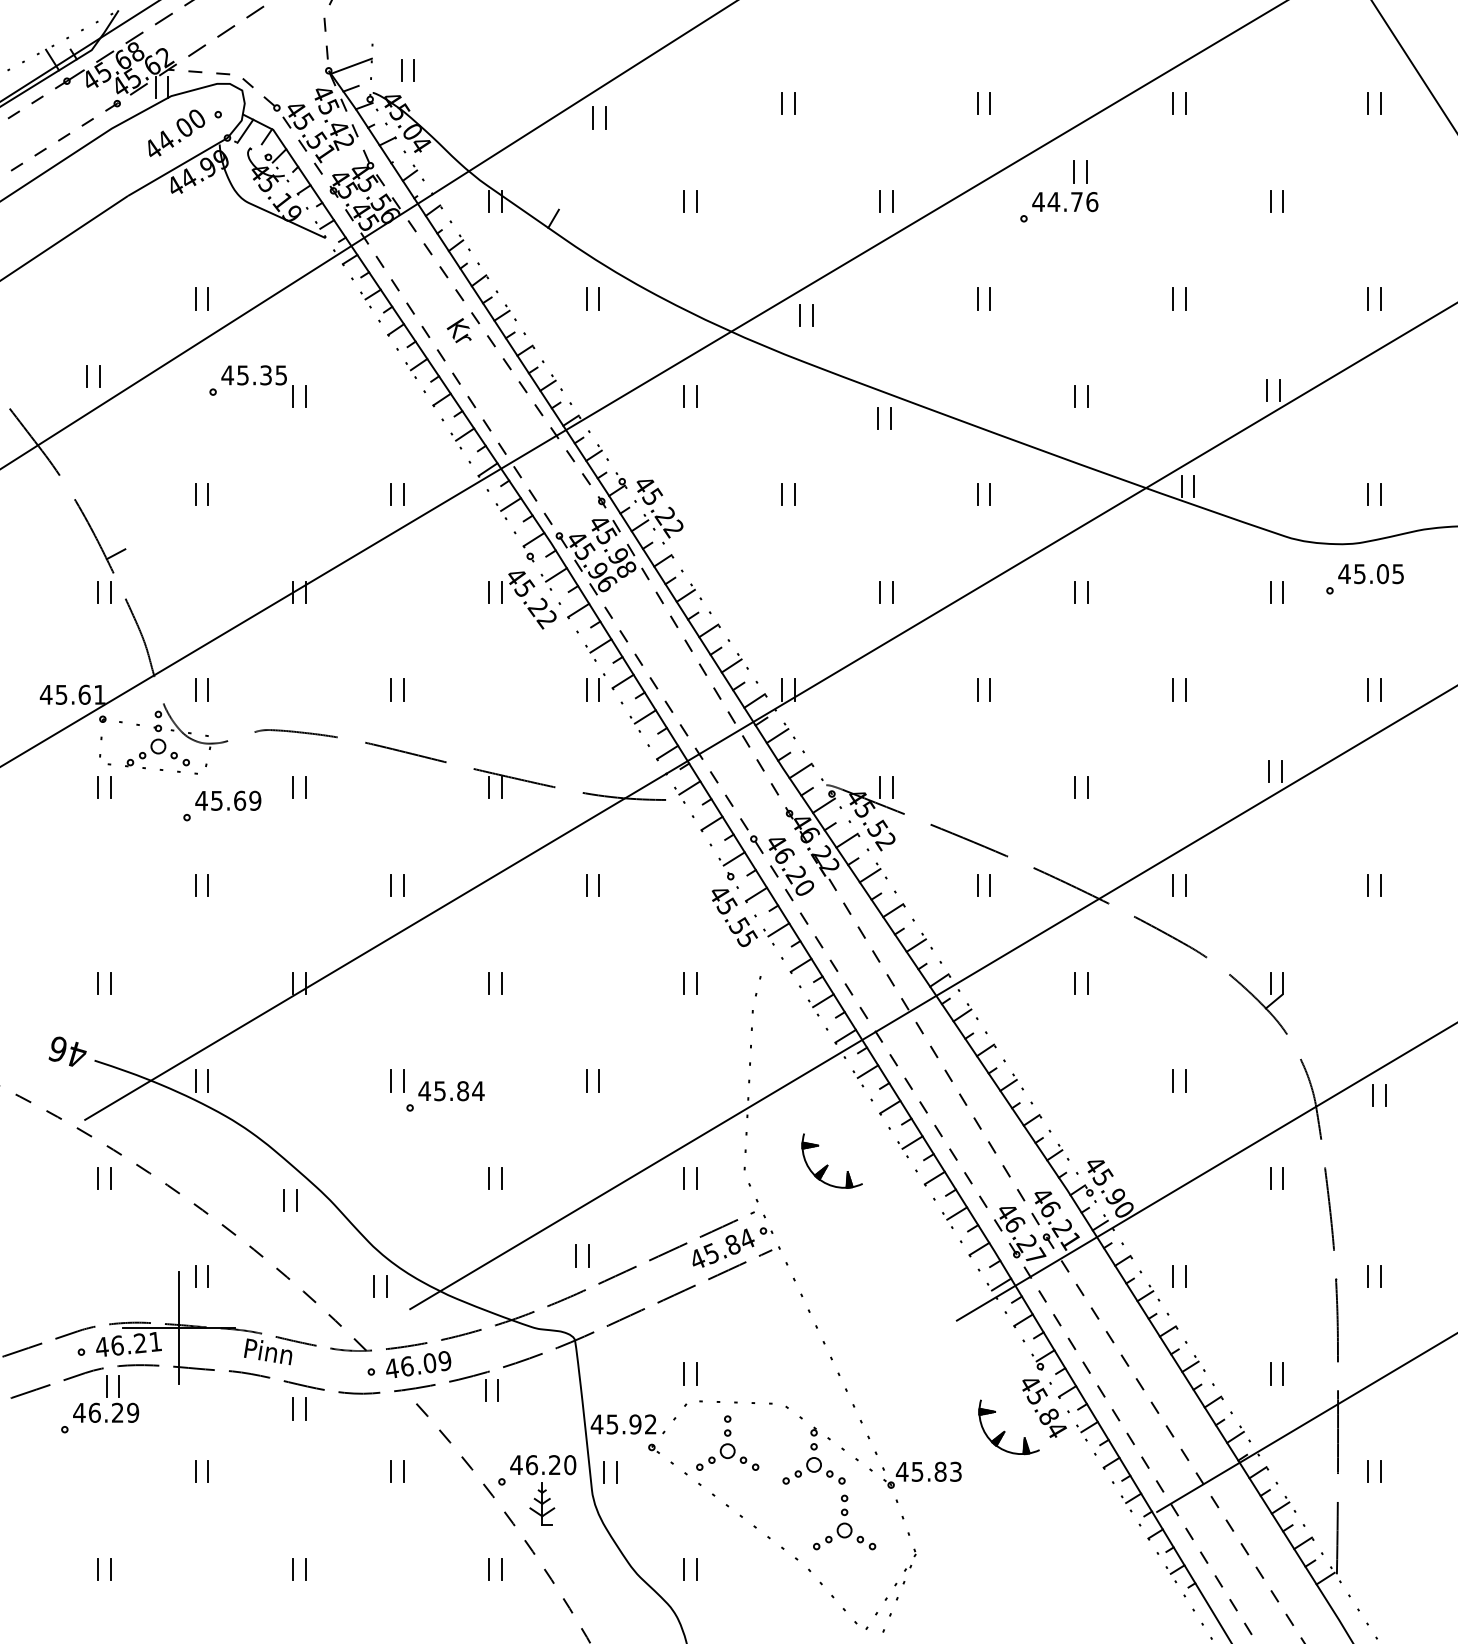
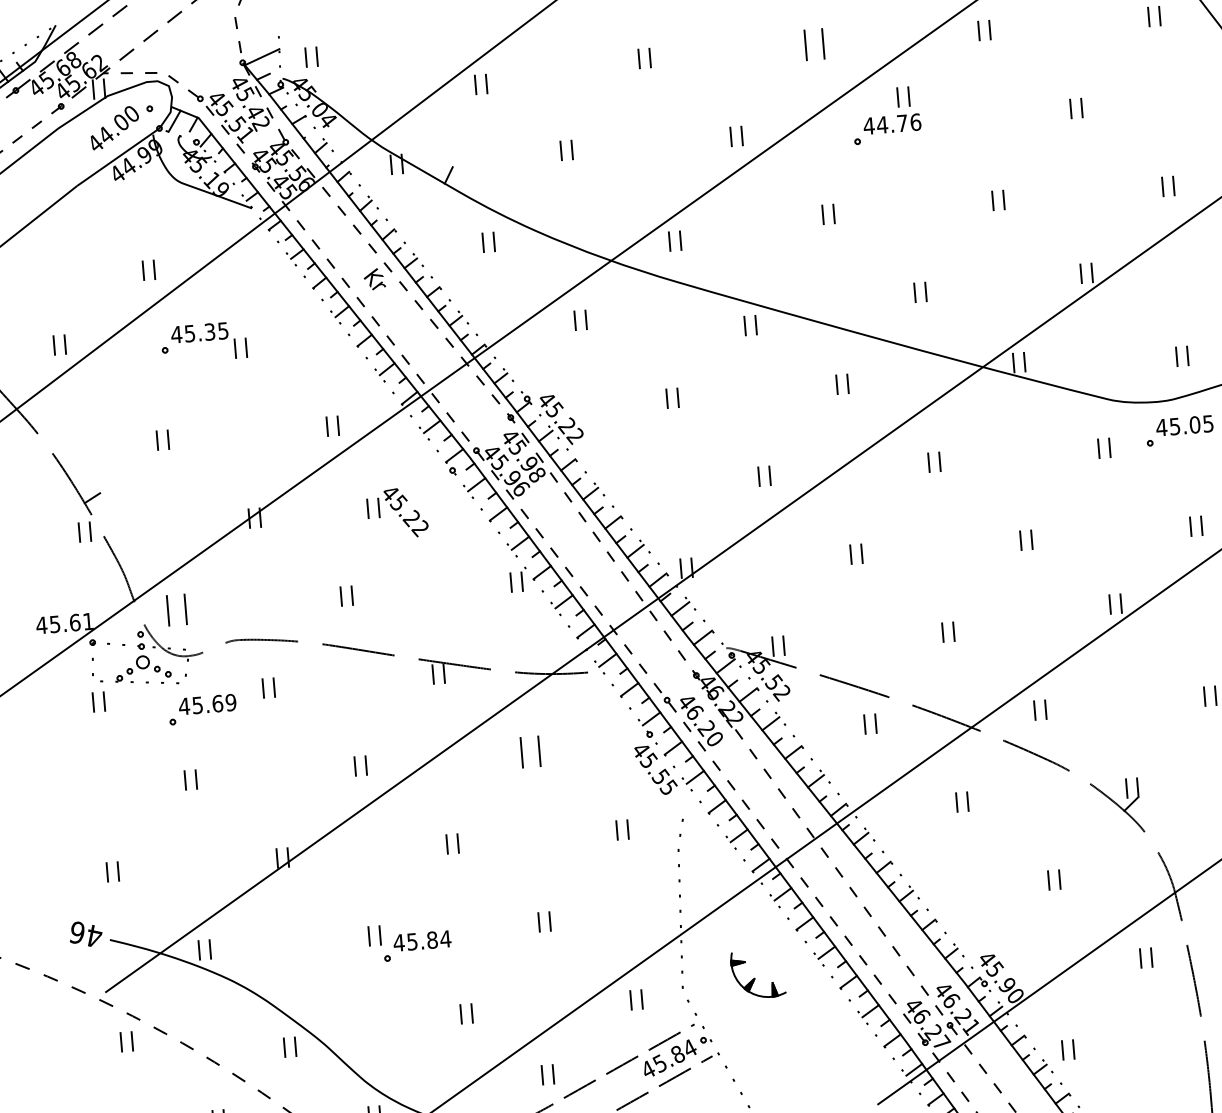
part: (983, 103) -> (814, 44), size x1.6
part: (522, 600) -> (397, 513), moved
part: (201, 689) -> (176, 609), size x1.6
part: (592, 885) -> (530, 752), size x1.6

